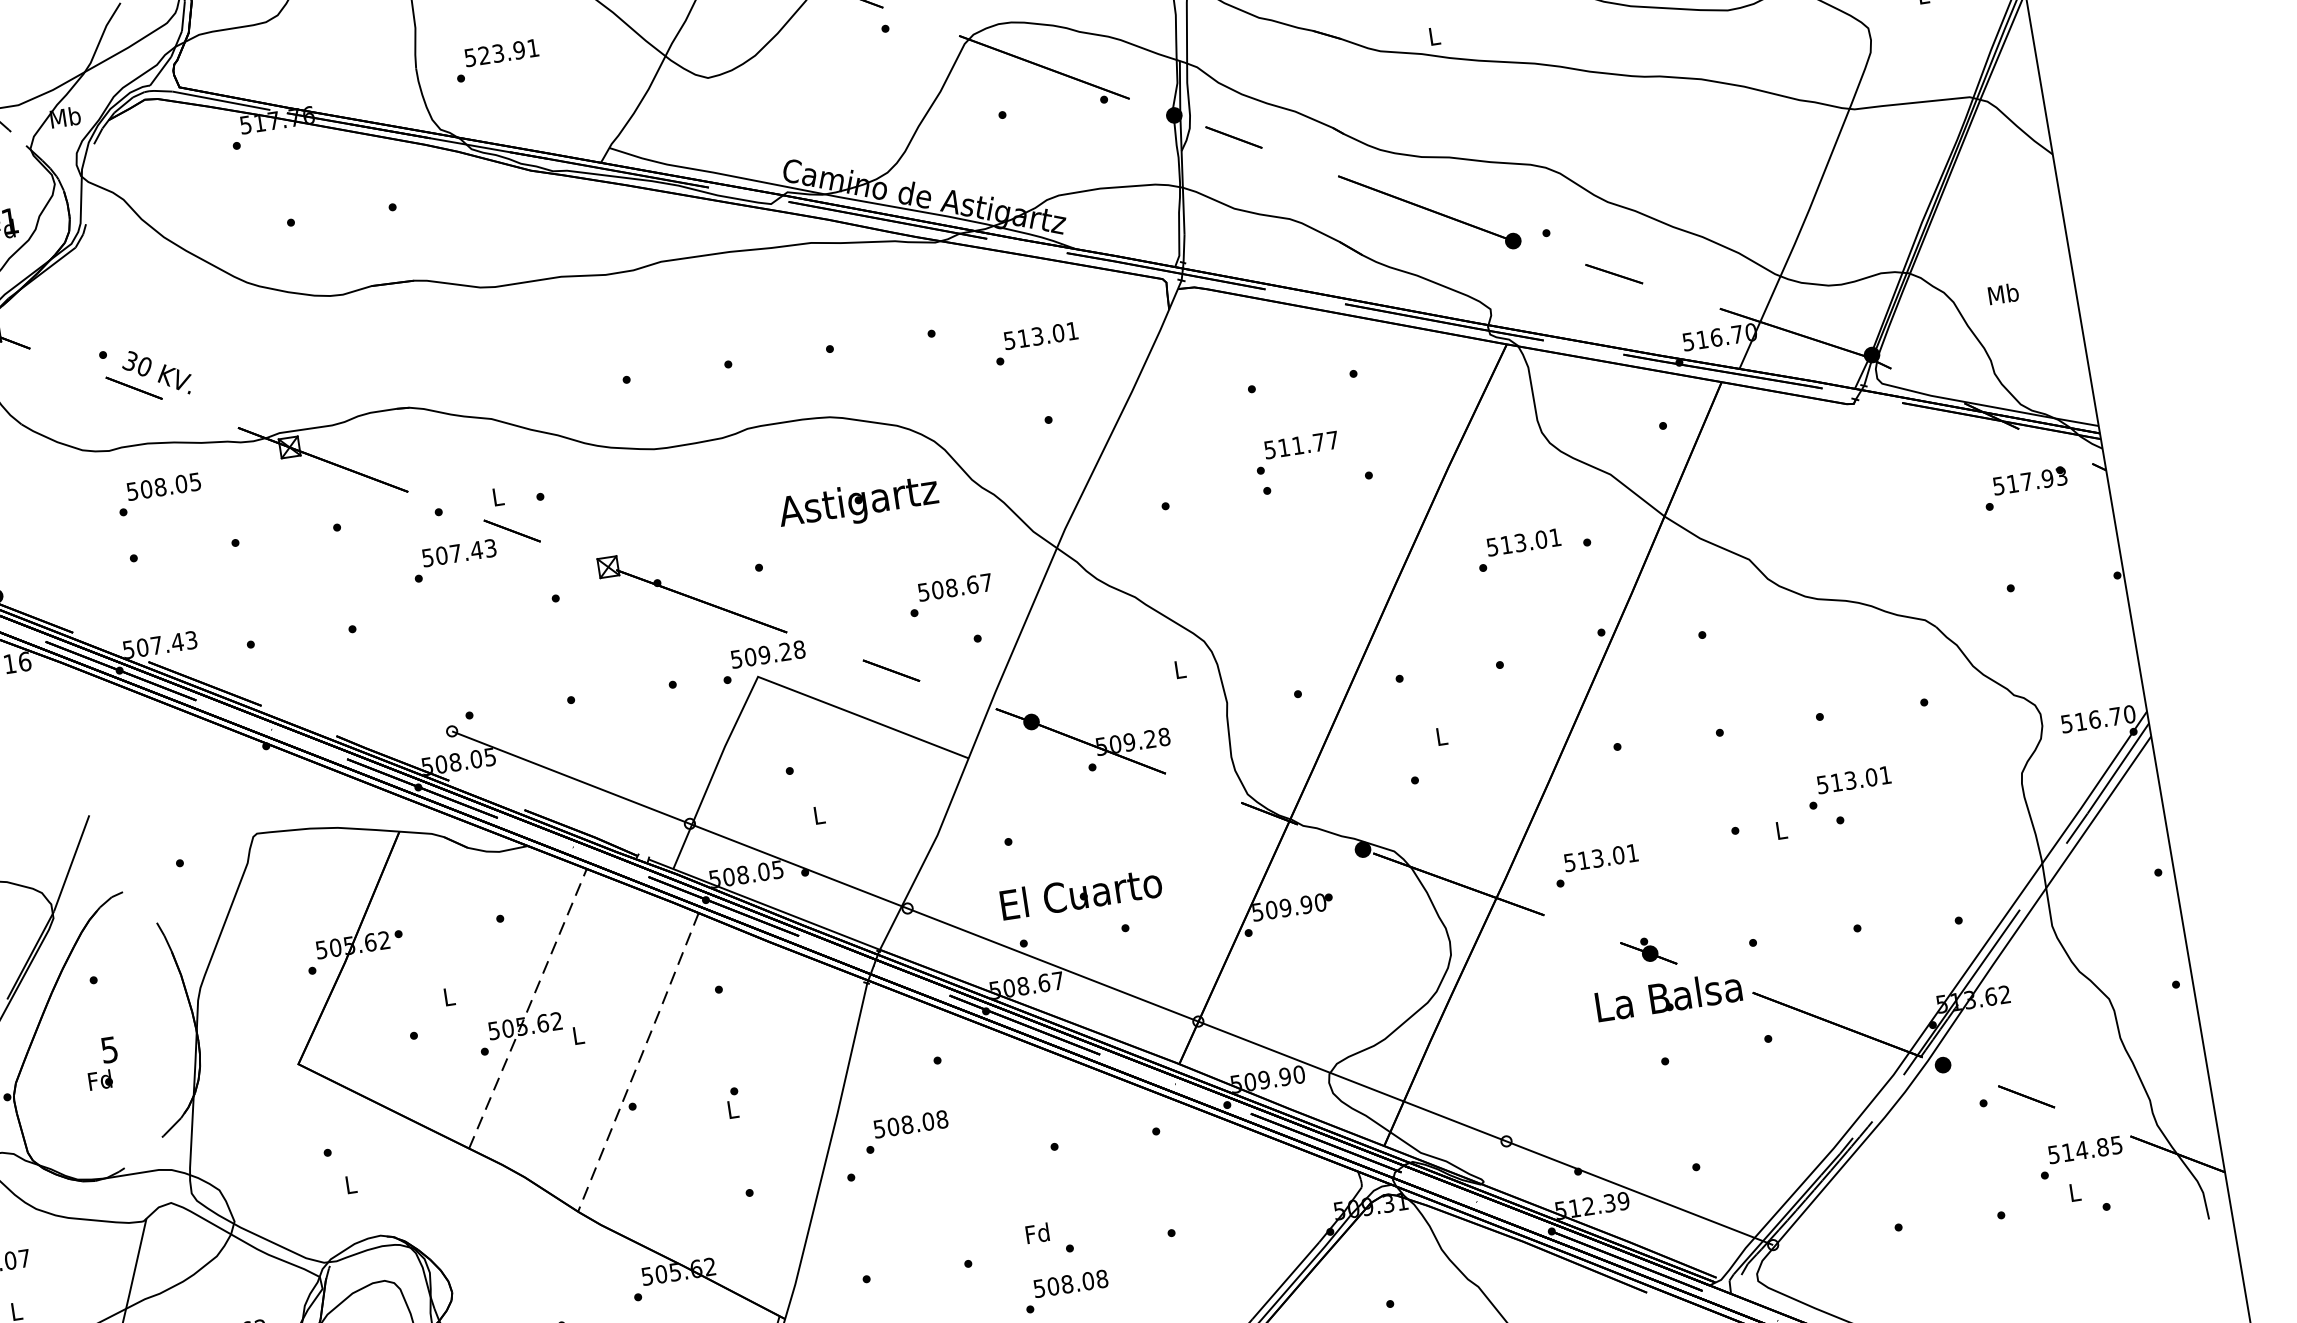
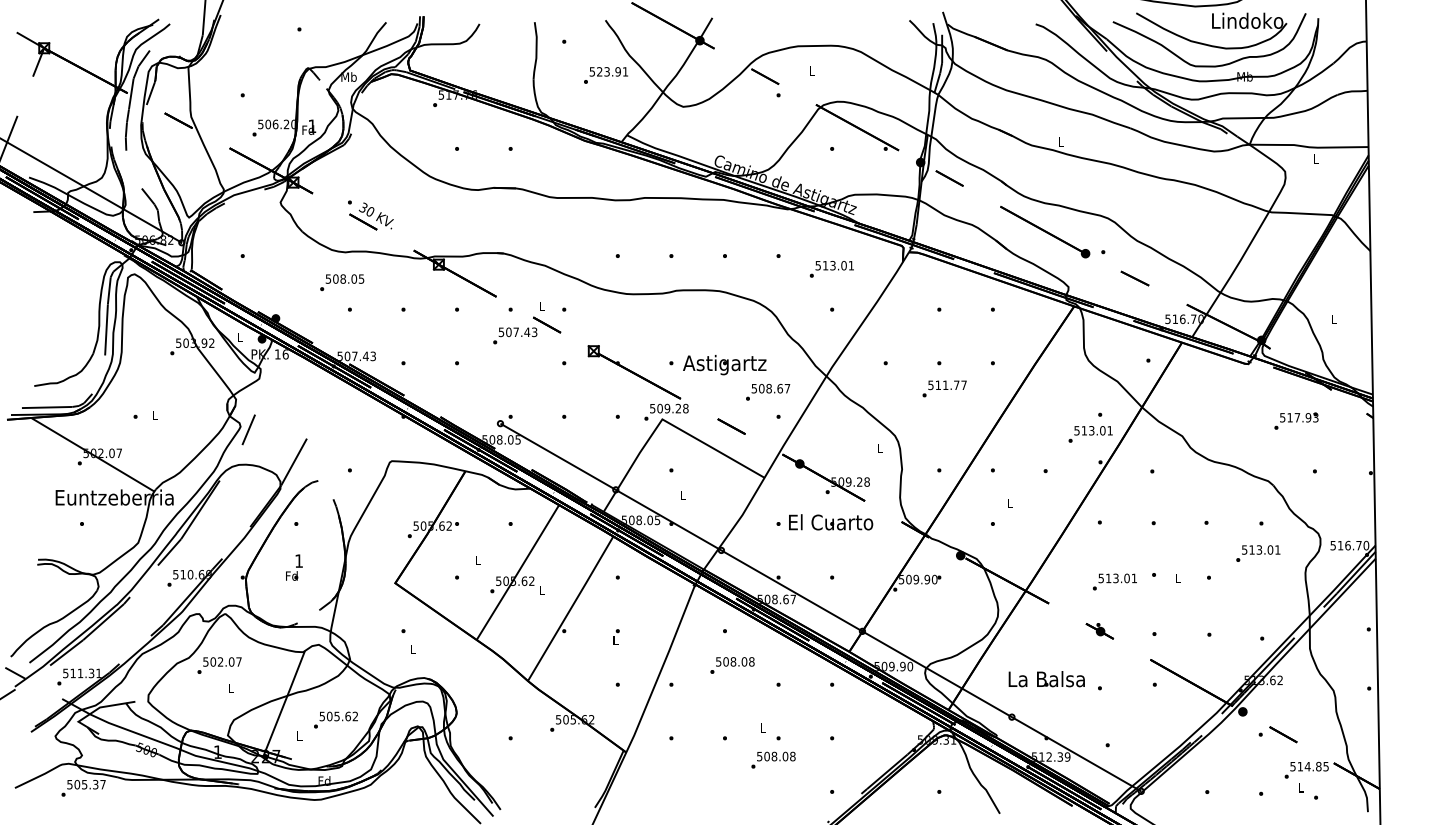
text: (496, 60) -> (605, 75), moved
text: (2002, 292) -> (1333, 318), Mb -> L
text: (1296, 452) -> (944, 388), moved
text: (2025, 487) -> (1296, 420), moved
text: (160, 493) -> (342, 282), moved
text: (858, 504) -> (724, 365), moved
text: (1519, 550) -> (1090, 434), moved
text: (1849, 787) -> (1258, 553), moved
text: (1595, 864) -> (1114, 581), moved
text: (1082, 893) -> (831, 522), moved
text: (1668, 997) -> (1046, 679), moved
line: (527, 1008) -> (517, 572), dashed -> solid
text: (108, 1048) -> (298, 560), 5 -> 1
line: (639, 1061) -> (571, 608), dashed -> solid
text: (906, 1131) -> (732, 665), moved
text: (1036, 1232) -> (762, 727), Fd -> L

